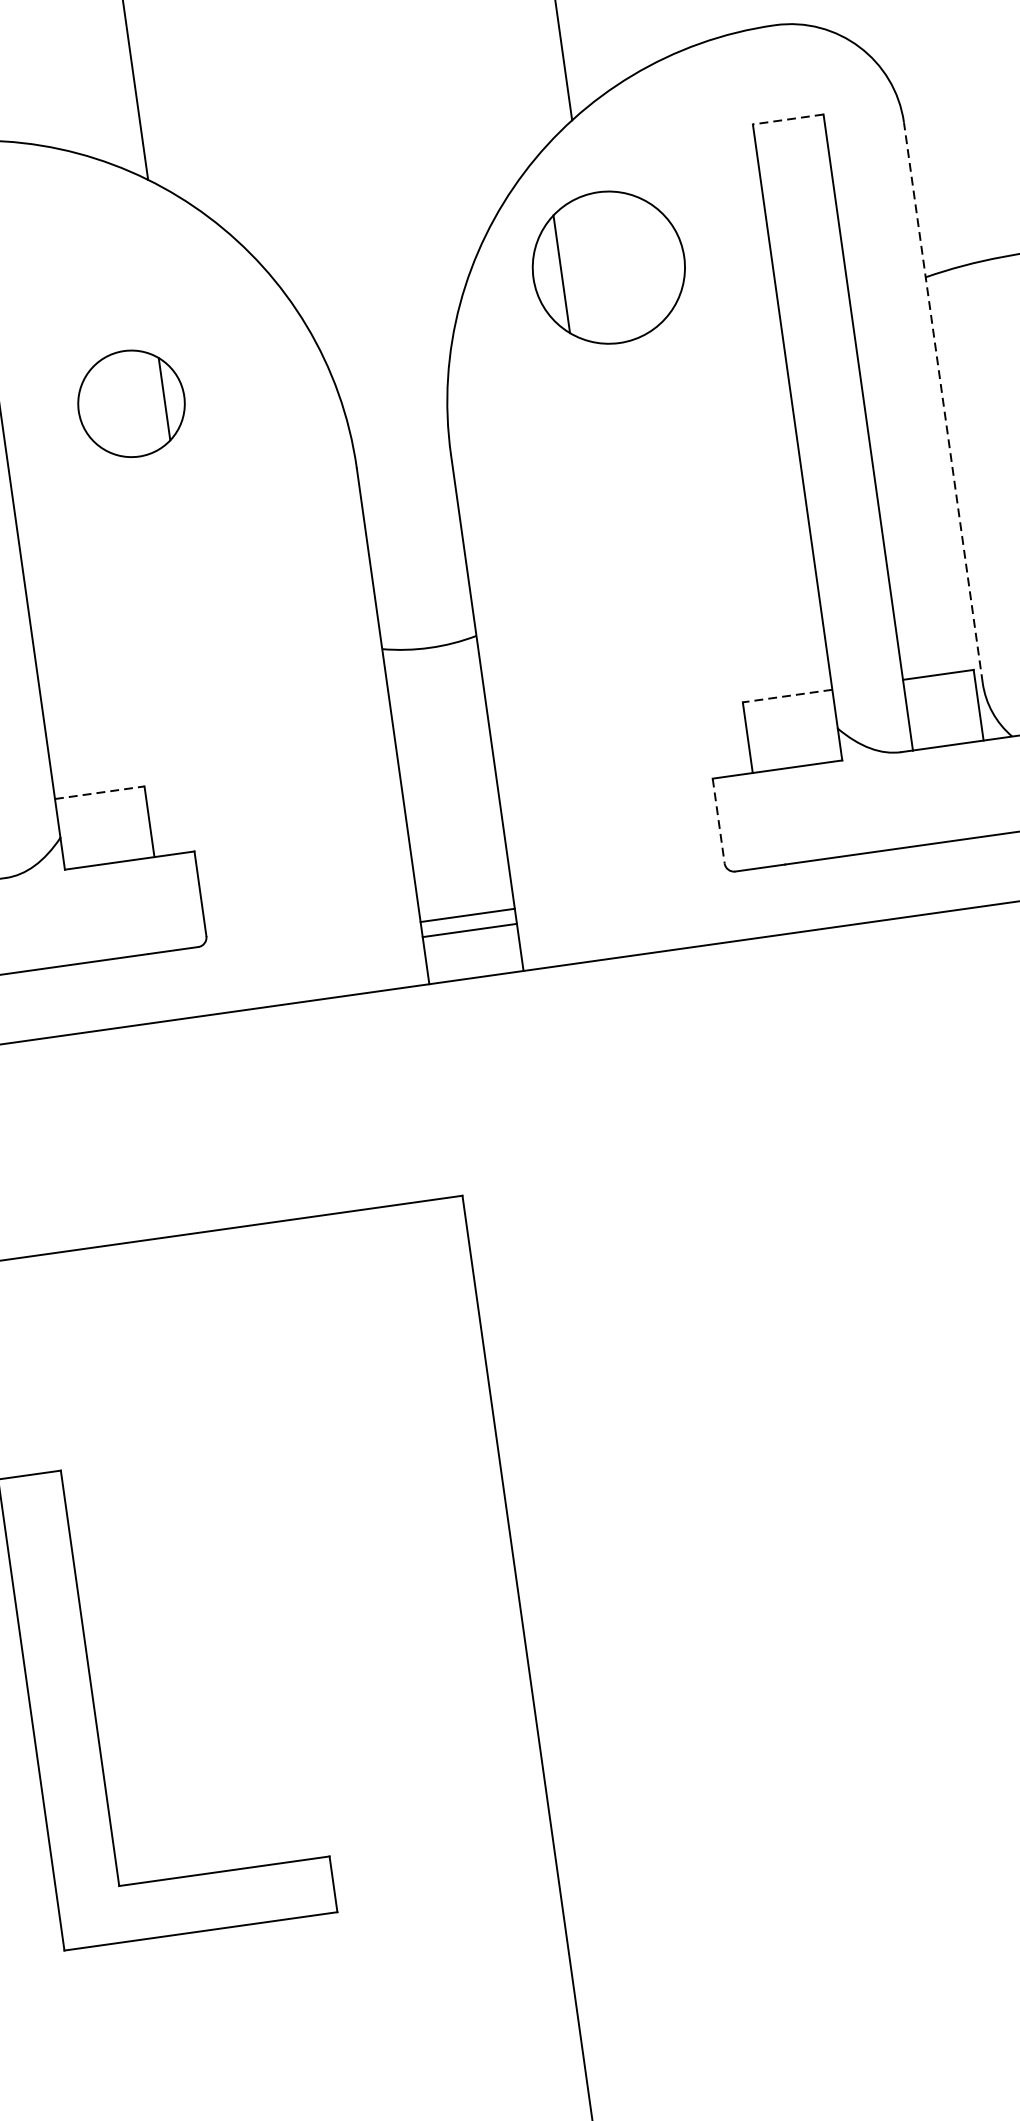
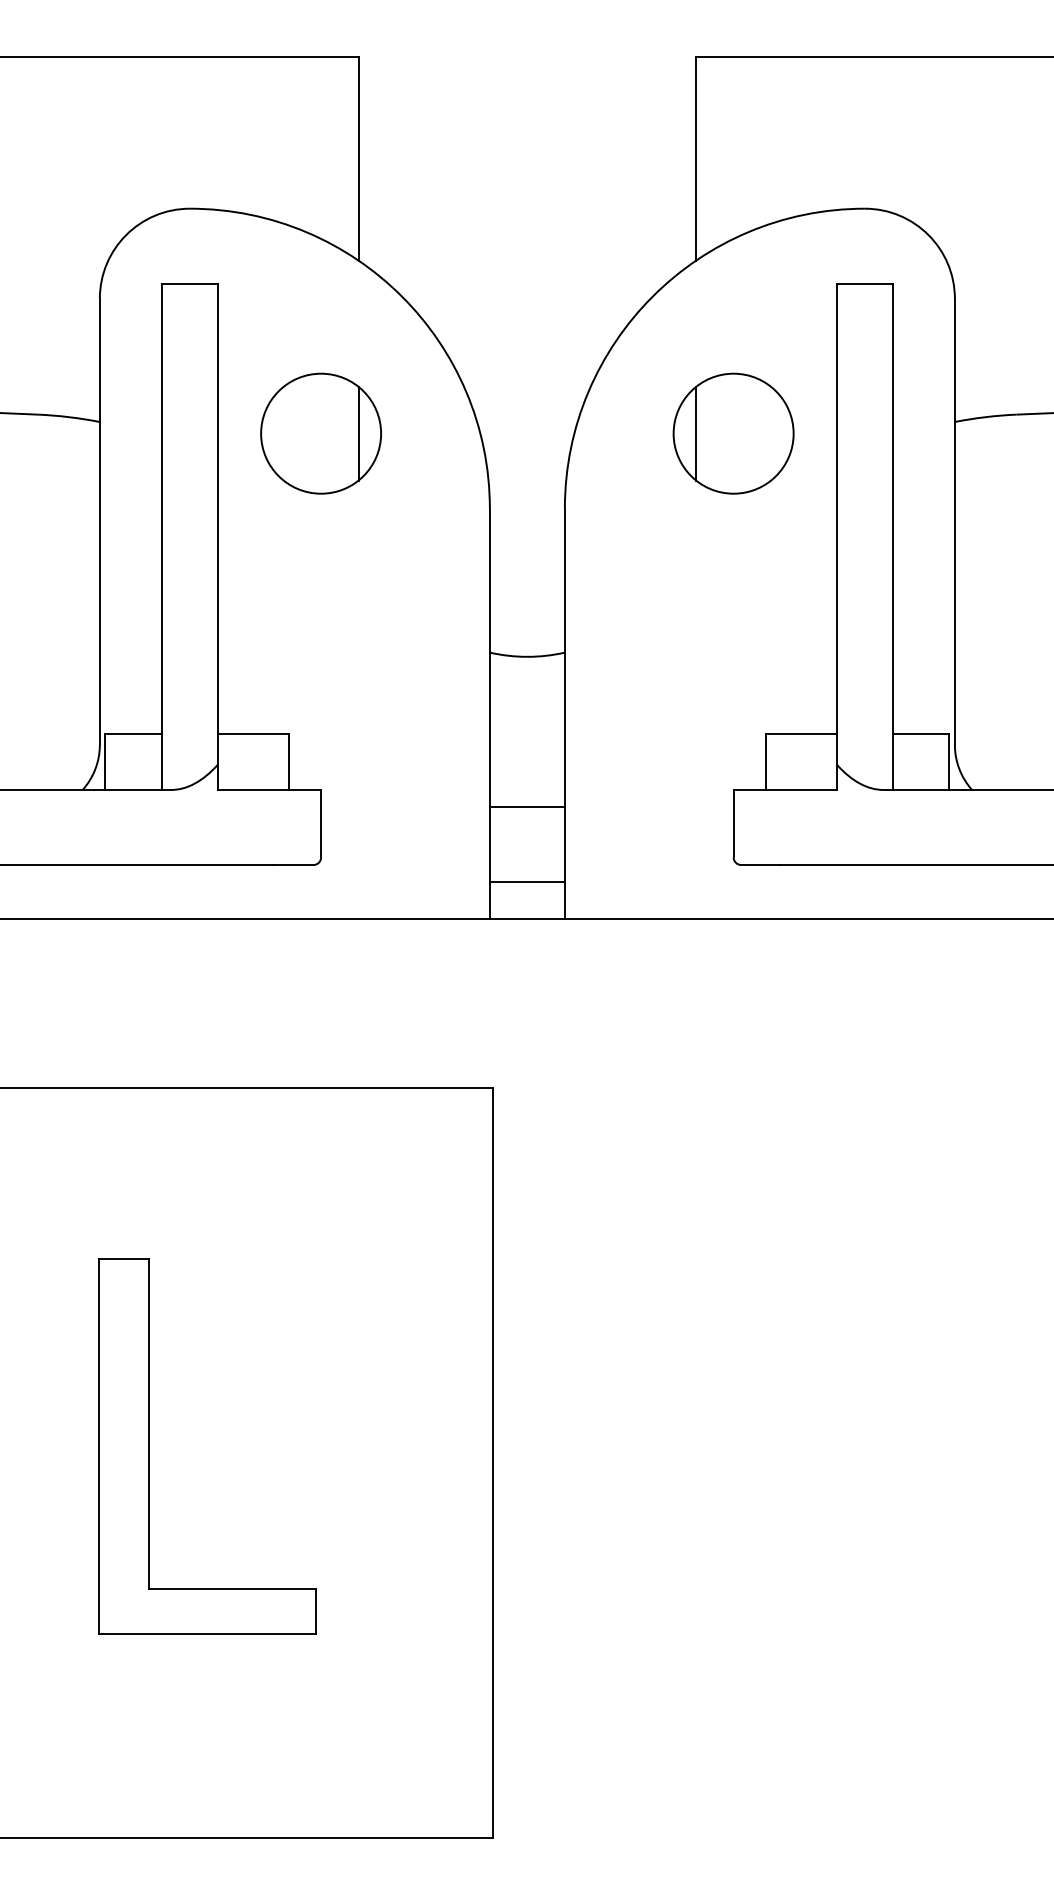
line: (787, 119) -> (864, 283), dashed -> solid
part: (608, 267) -> (733, 433), moved
line: (942, 402) -> (954, 521), dashed -> solid
part: (130, 403) -> (320, 433), size x1.43
line: (788, 695) -> (801, 733), dashed -> solid
line: (99, 792) -> (253, 733), dashed -> solid
line: (718, 820) -> (733, 823), dashed -> solid
line: (466, 915) -> (526, 806), moved

